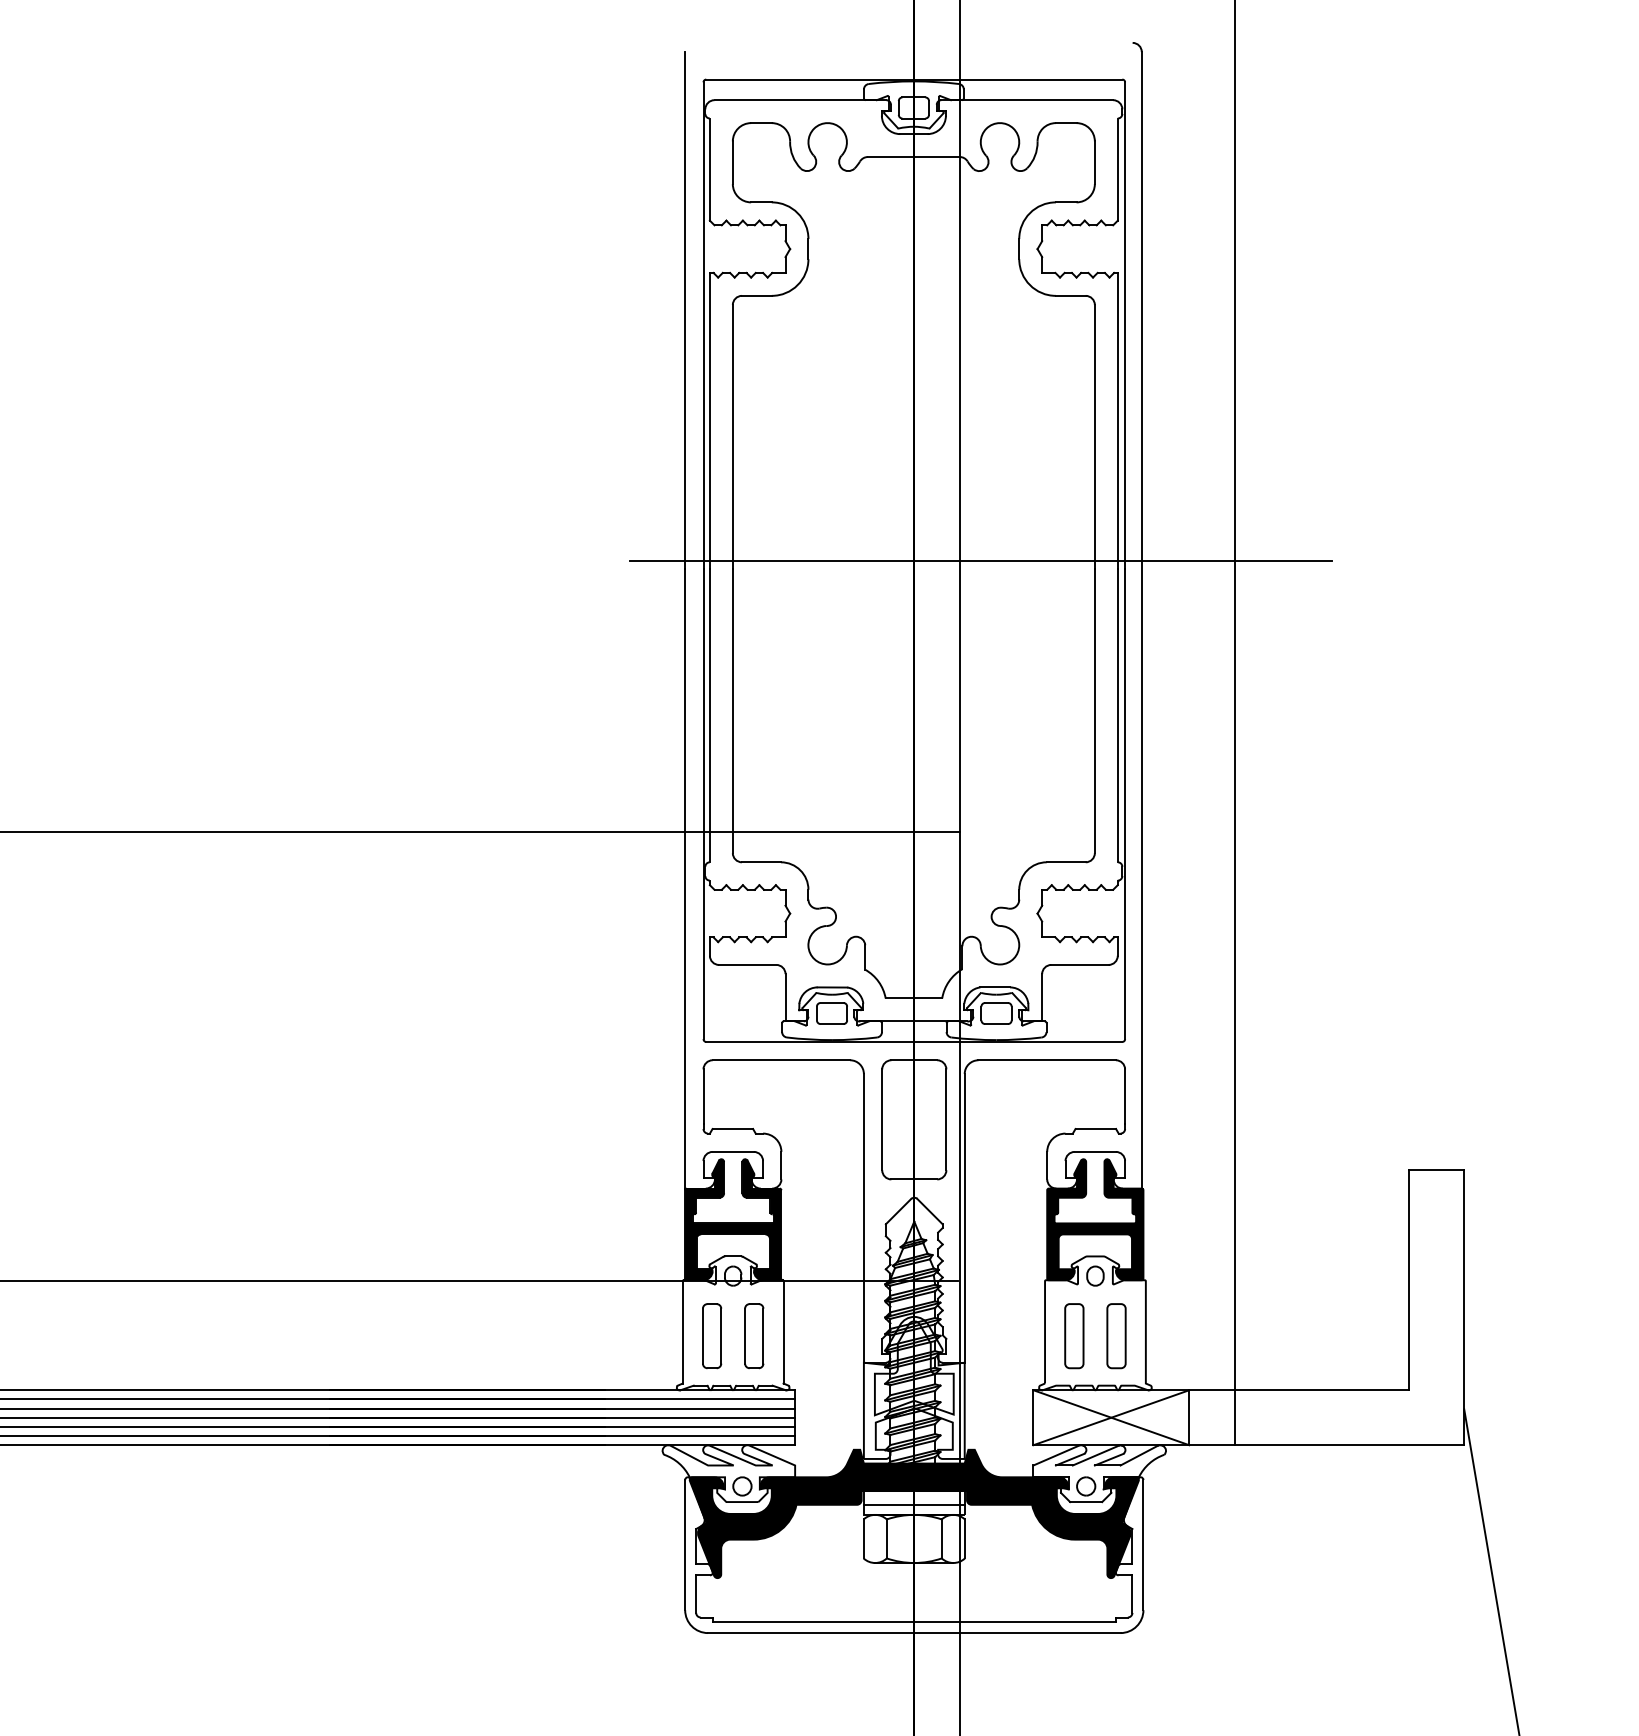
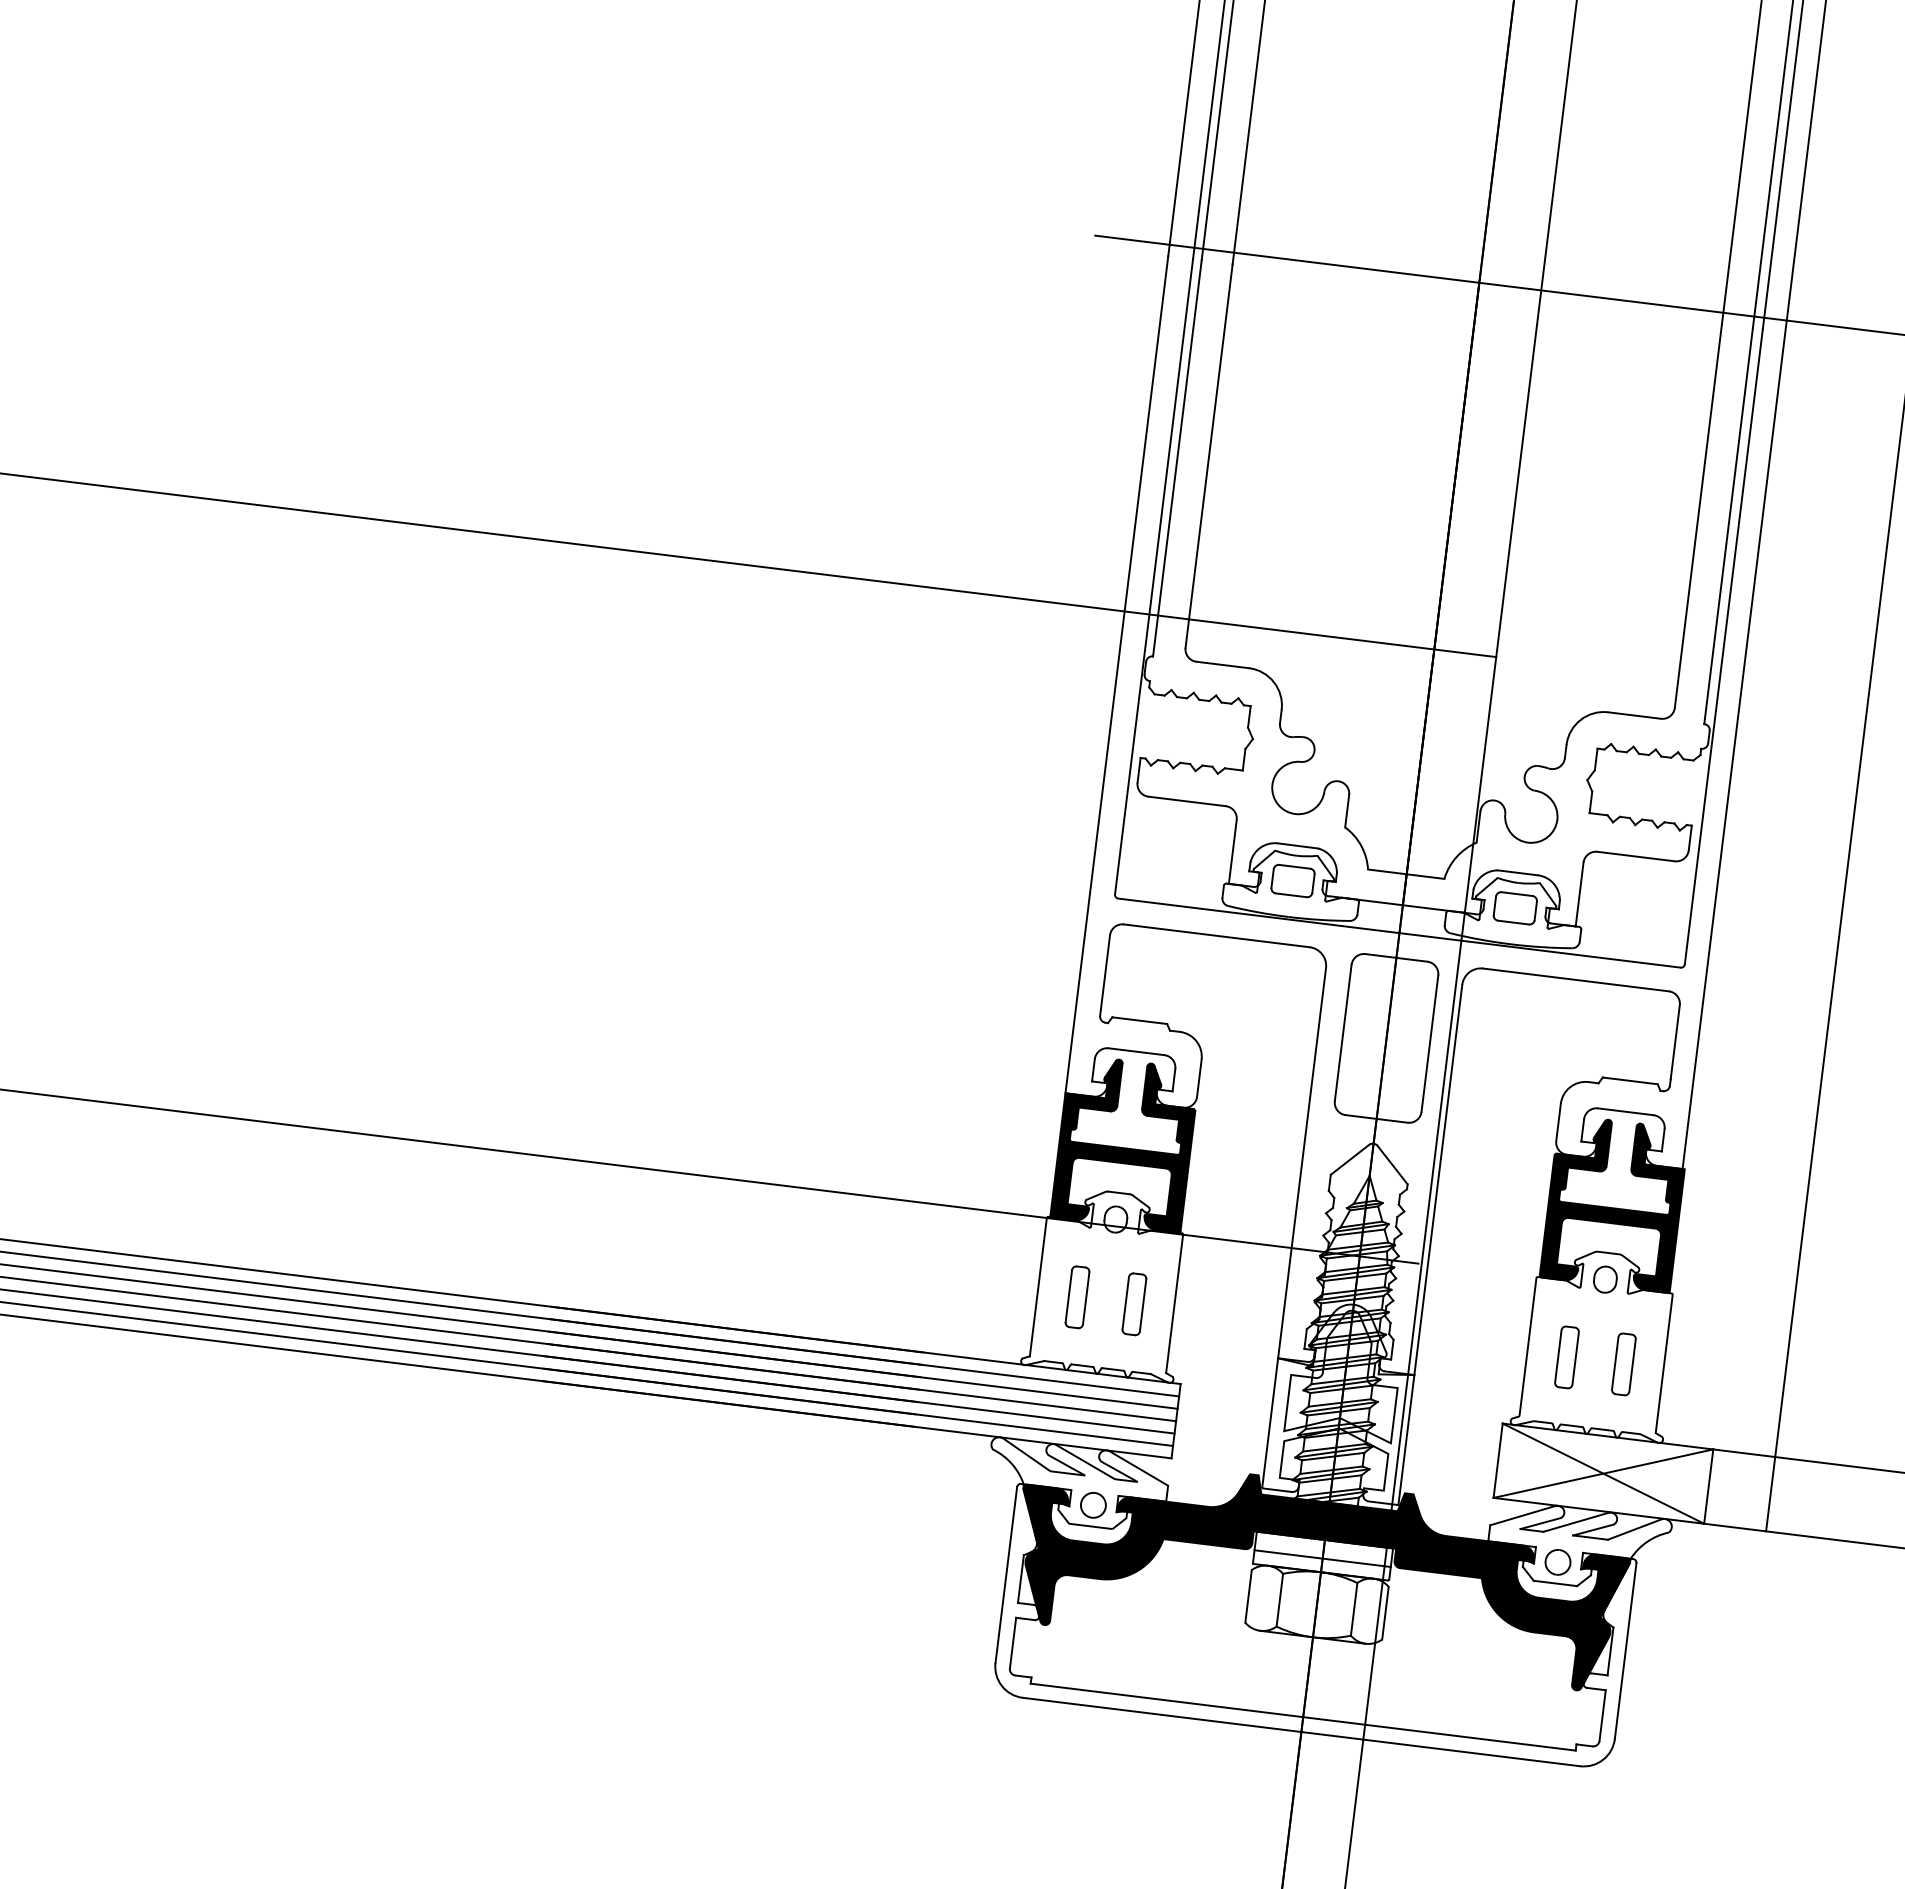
part: (712, 1336) -> (1077, 1297), size x0.7
part: (754, 1336) -> (1134, 1304), size x0.7
part: (1074, 1336) -> (1567, 1357), size x0.7
part: (1116, 1336) -> (1623, 1364), size x0.7

